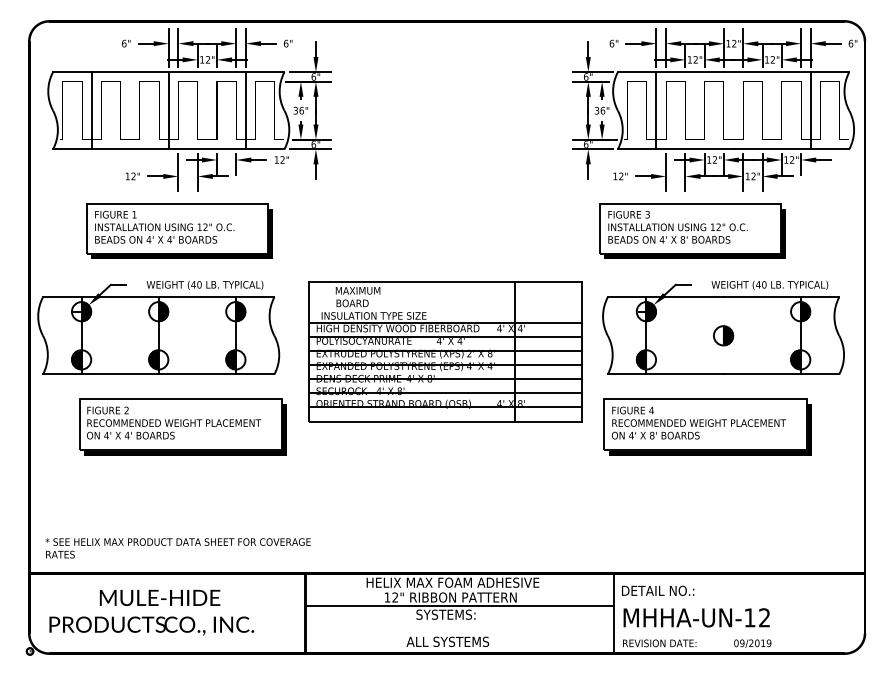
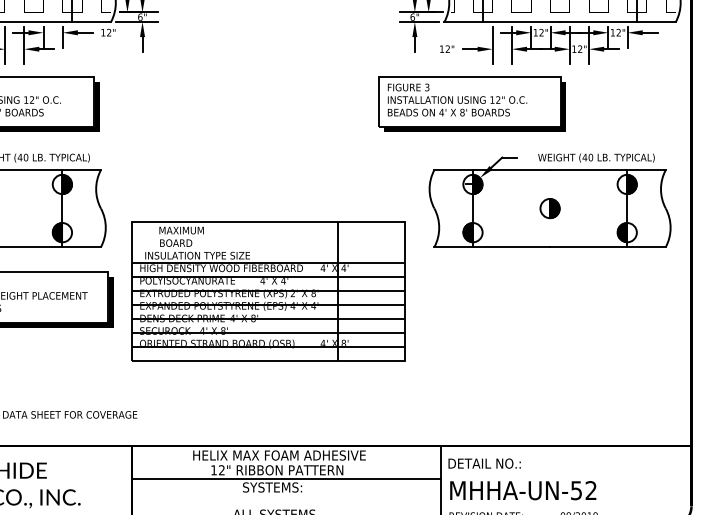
part: (692, 230) -> (472, 103), moved
part: (445, 351) -> (269, 291), moved
part: (707, 426) -> (534, 299), removed
text: (749, 617) -> (576, 490), MHHA-UN-12 -> MHHA-UN-52

